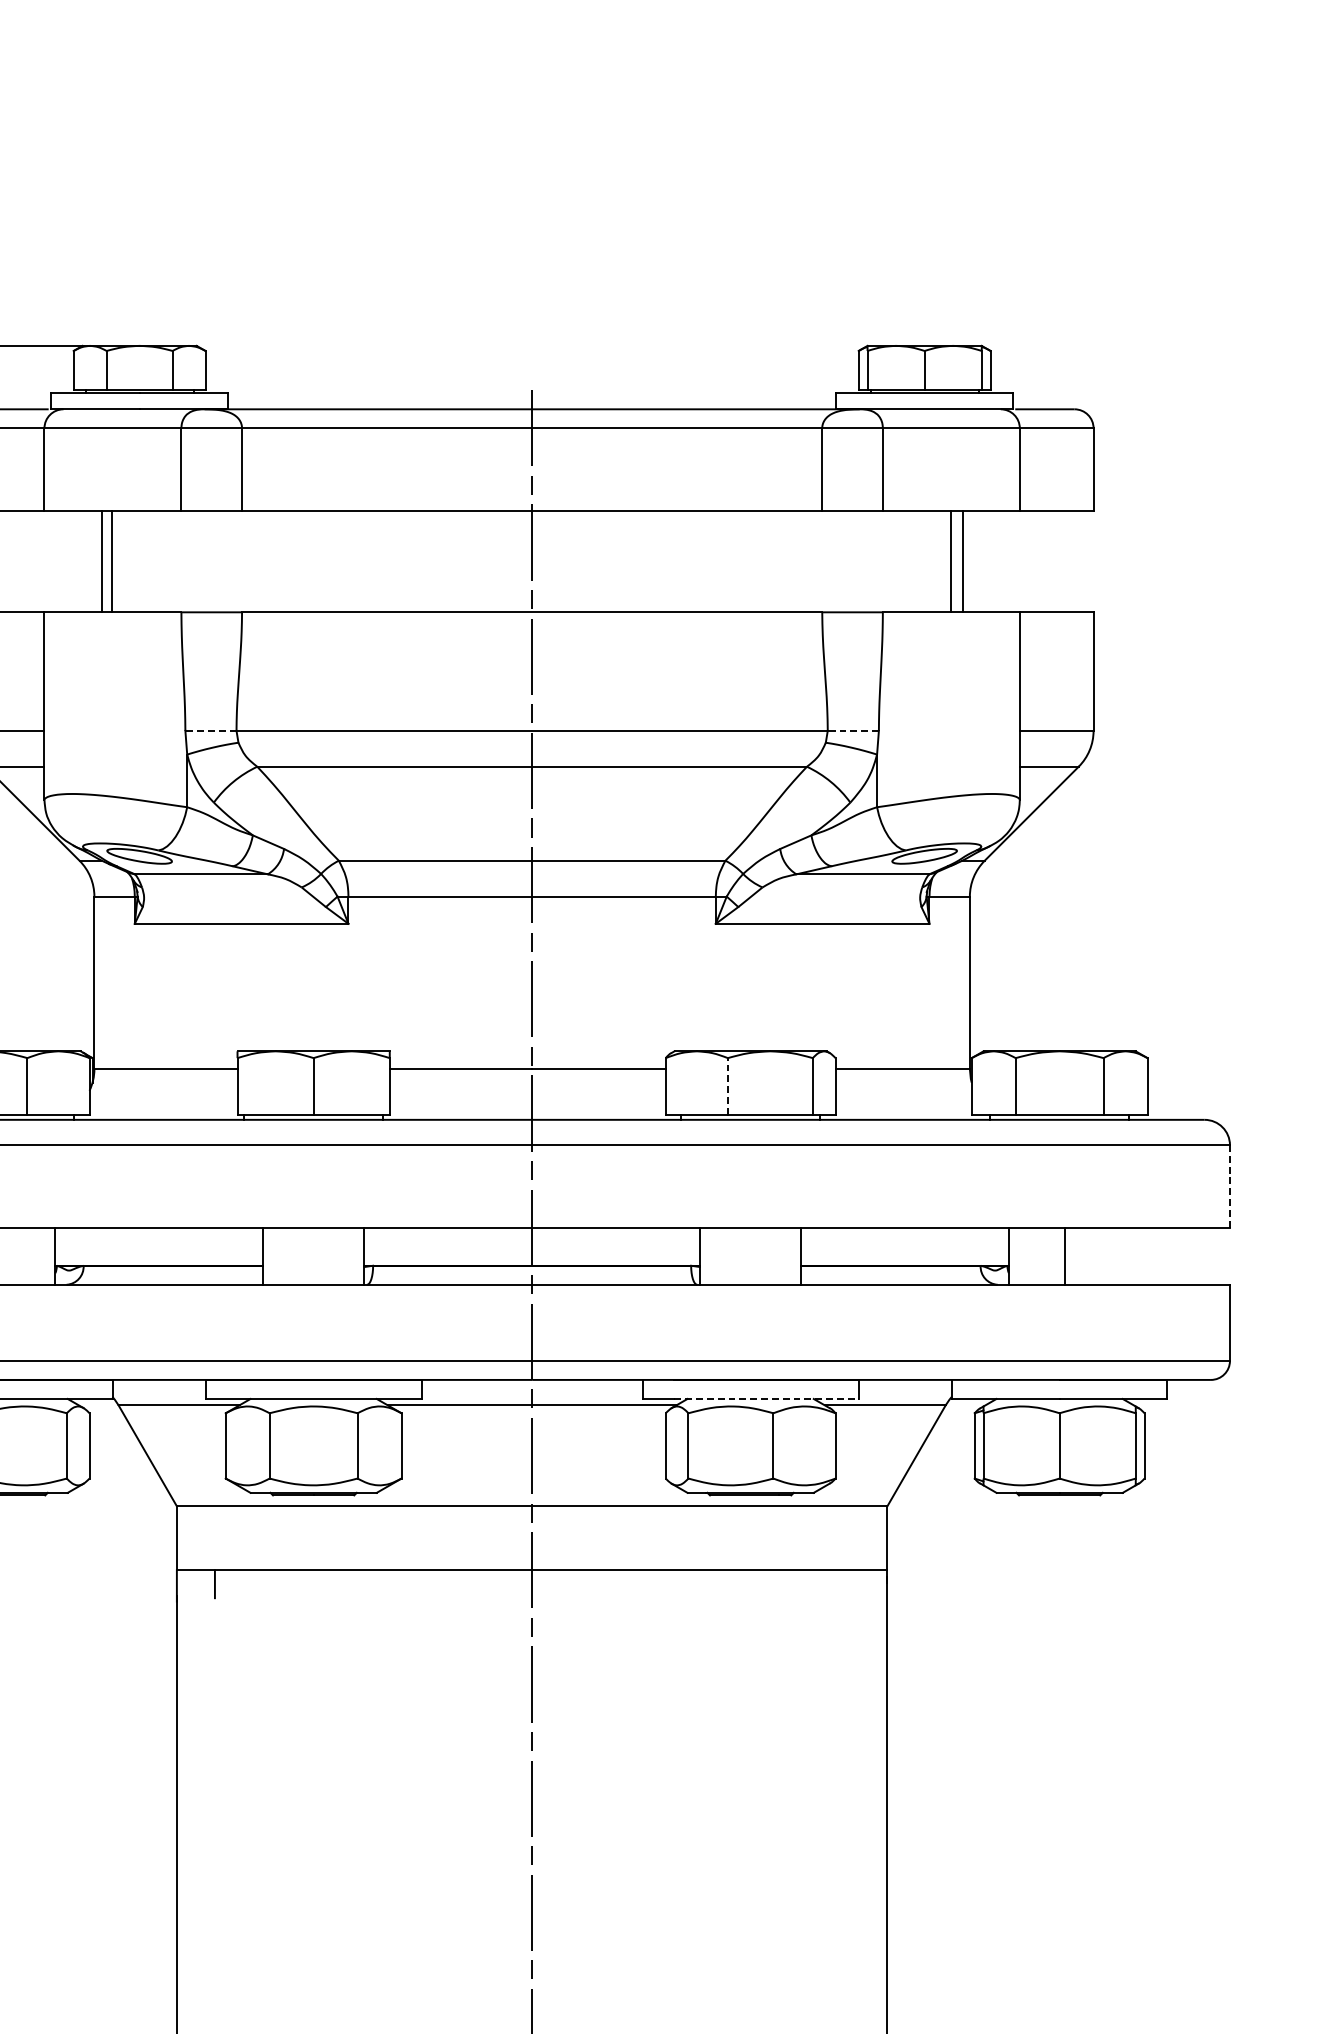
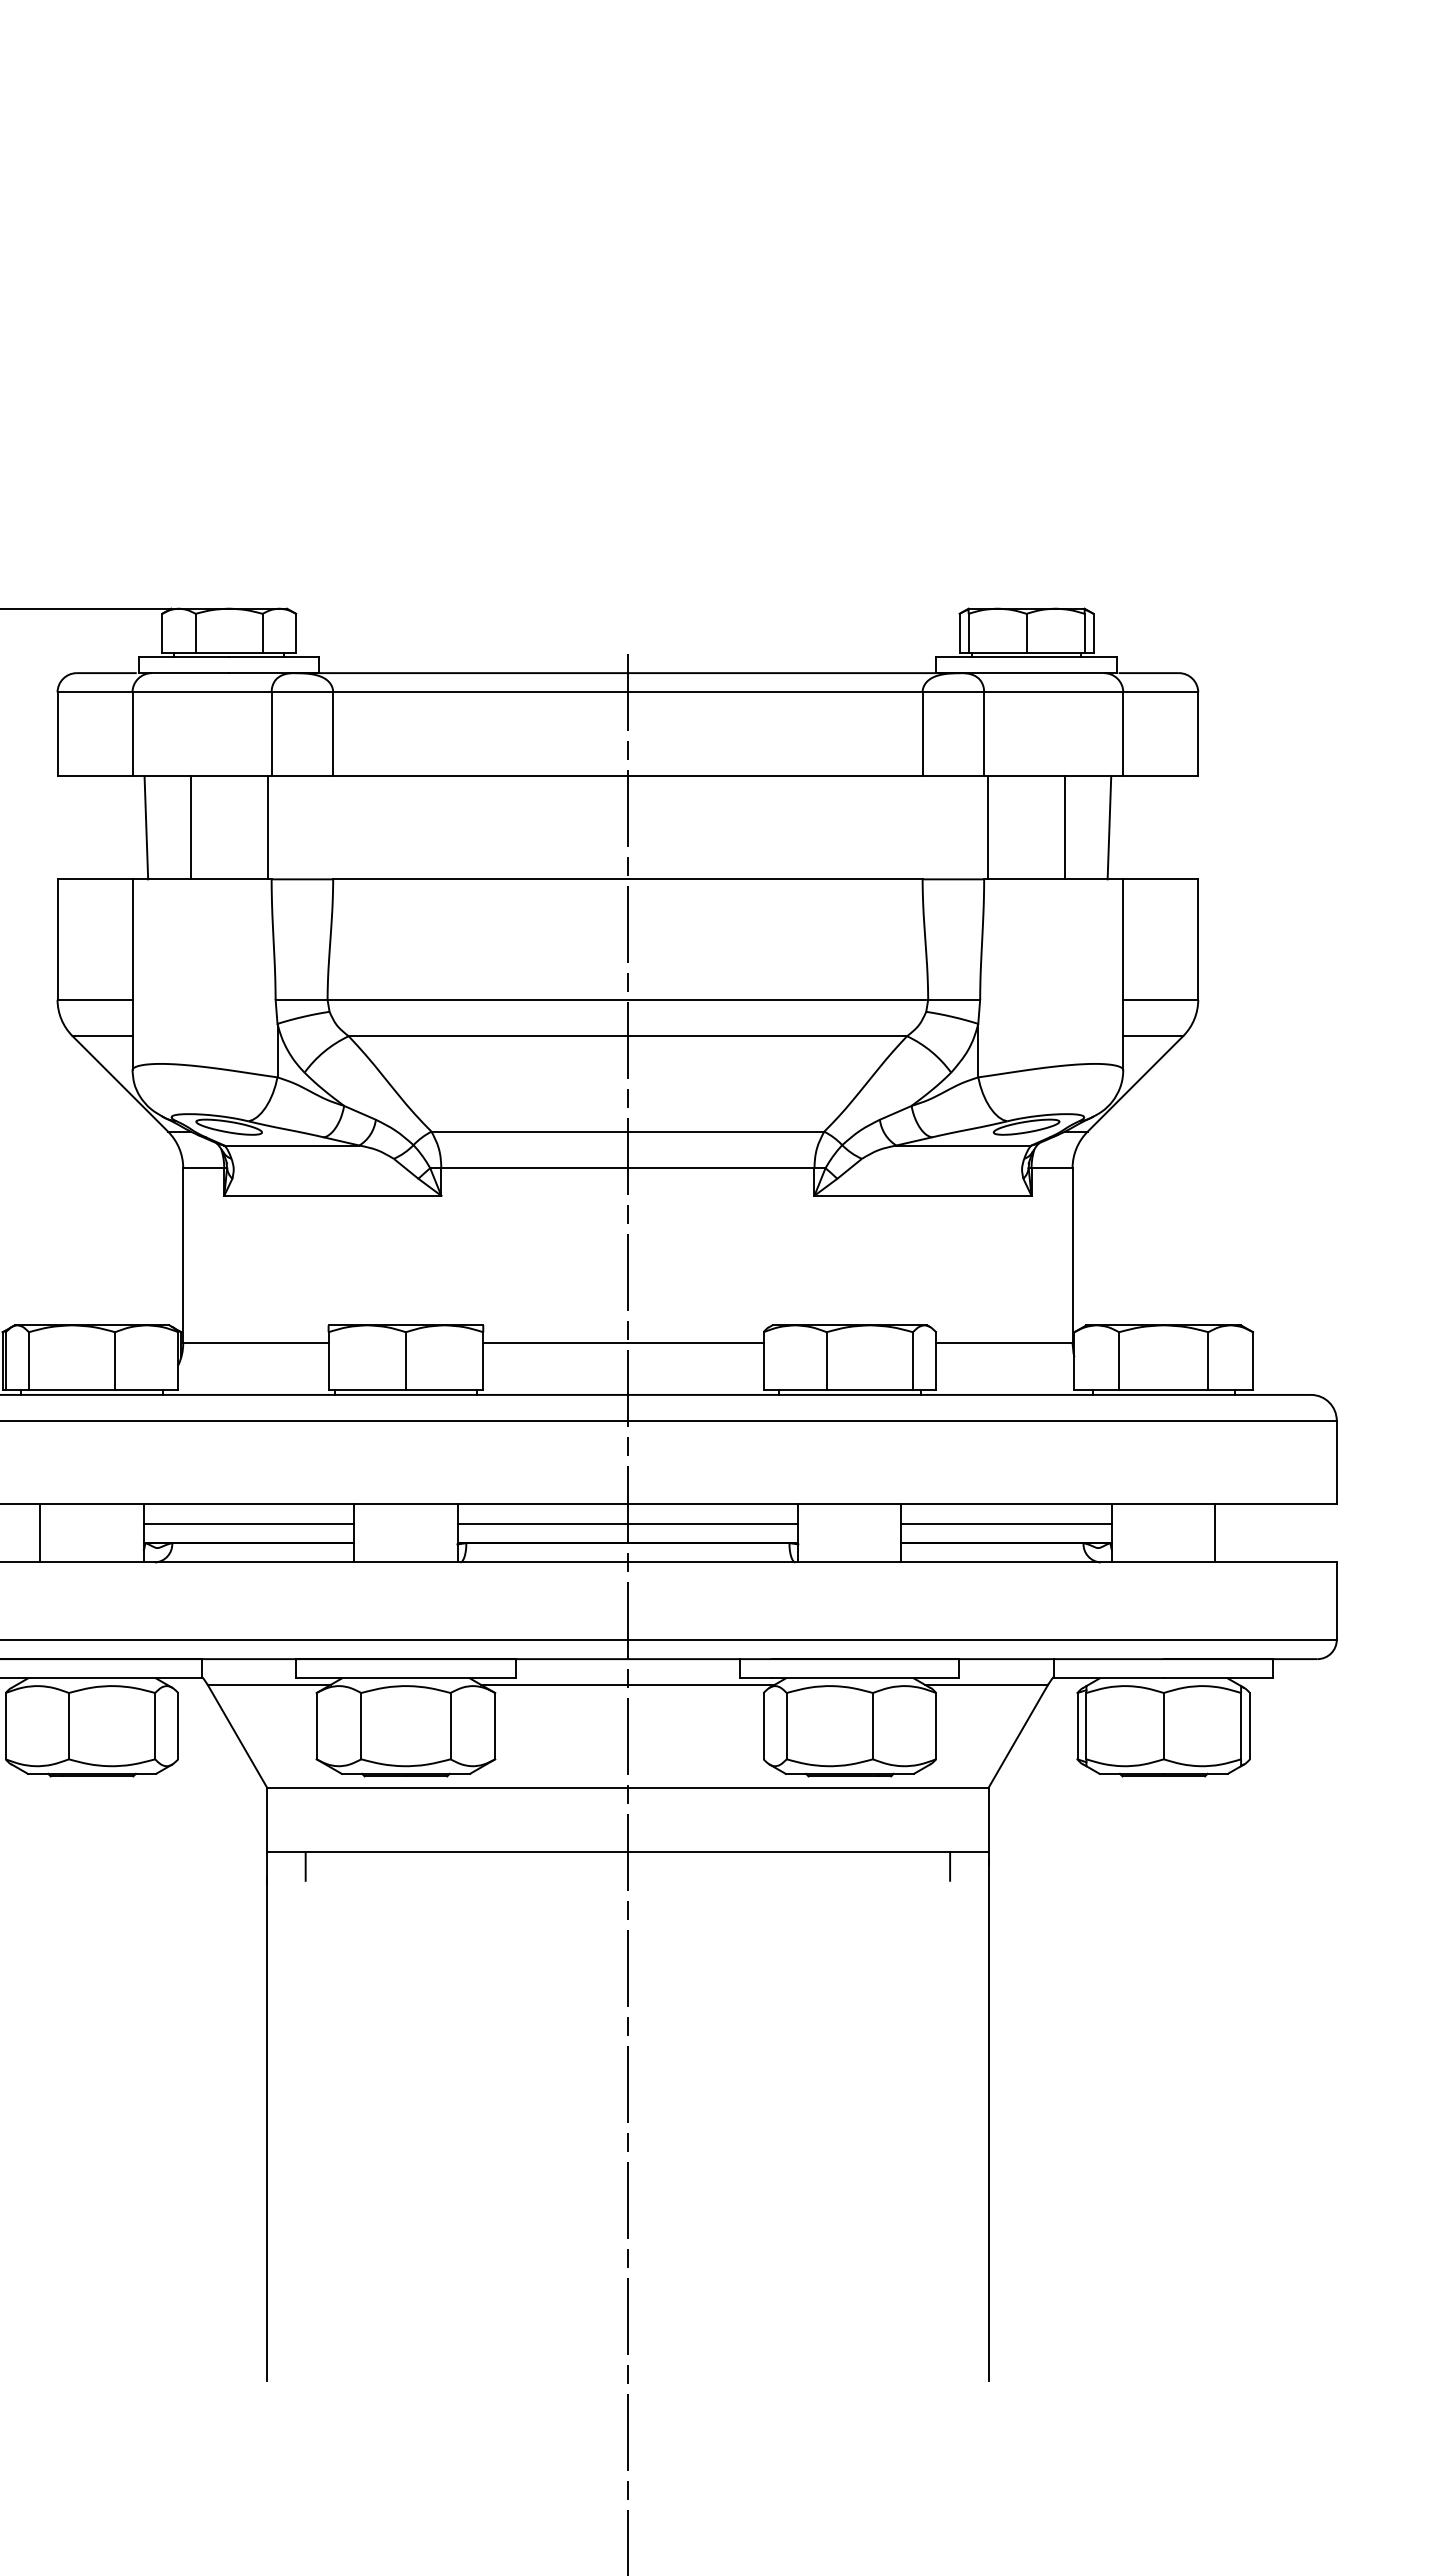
line: (58, 561) -> (146, 827), added
line: (111, 561) -> (267, 827), moved
line: (950, 561) -> (987, 827), moved
line: (1006, 561) -> (1109, 827), added
line: (210, 730) -> (301, 999), dashed -> solid
line: (853, 730) -> (954, 999), dashed -> solid
line: (727, 1085) -> (826, 1360), dashed -> solid
line: (1229, 1186) -> (1336, 1462), dashed -> solid
line: (158, 1246) -> (248, 1523), added
line: (531, 1246) -> (627, 1523), added
line: (904, 1246) -> (1006, 1523), added
line: (1065, 1256) -> (1215, 1533), moved
line: (766, 1398) -> (865, 1678), dashed -> solid
line: (849, 1584) -> (950, 1866), added

